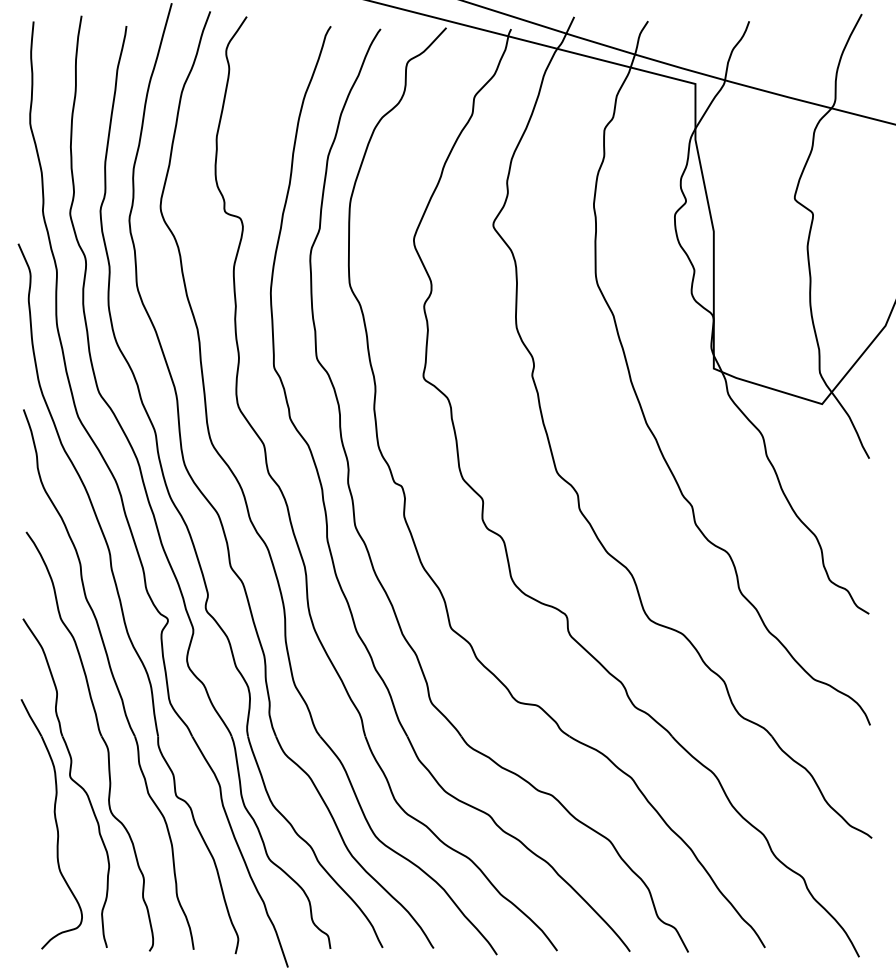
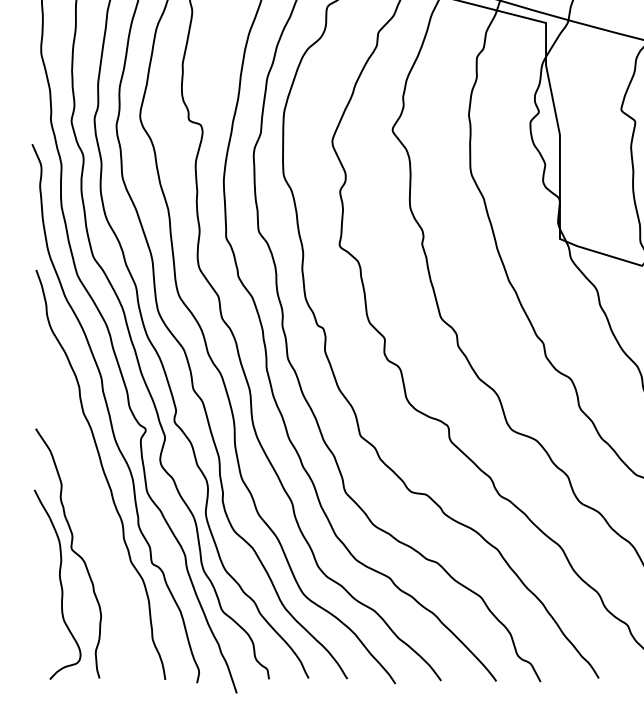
part: (100, 736) -> (94, 518), removed

